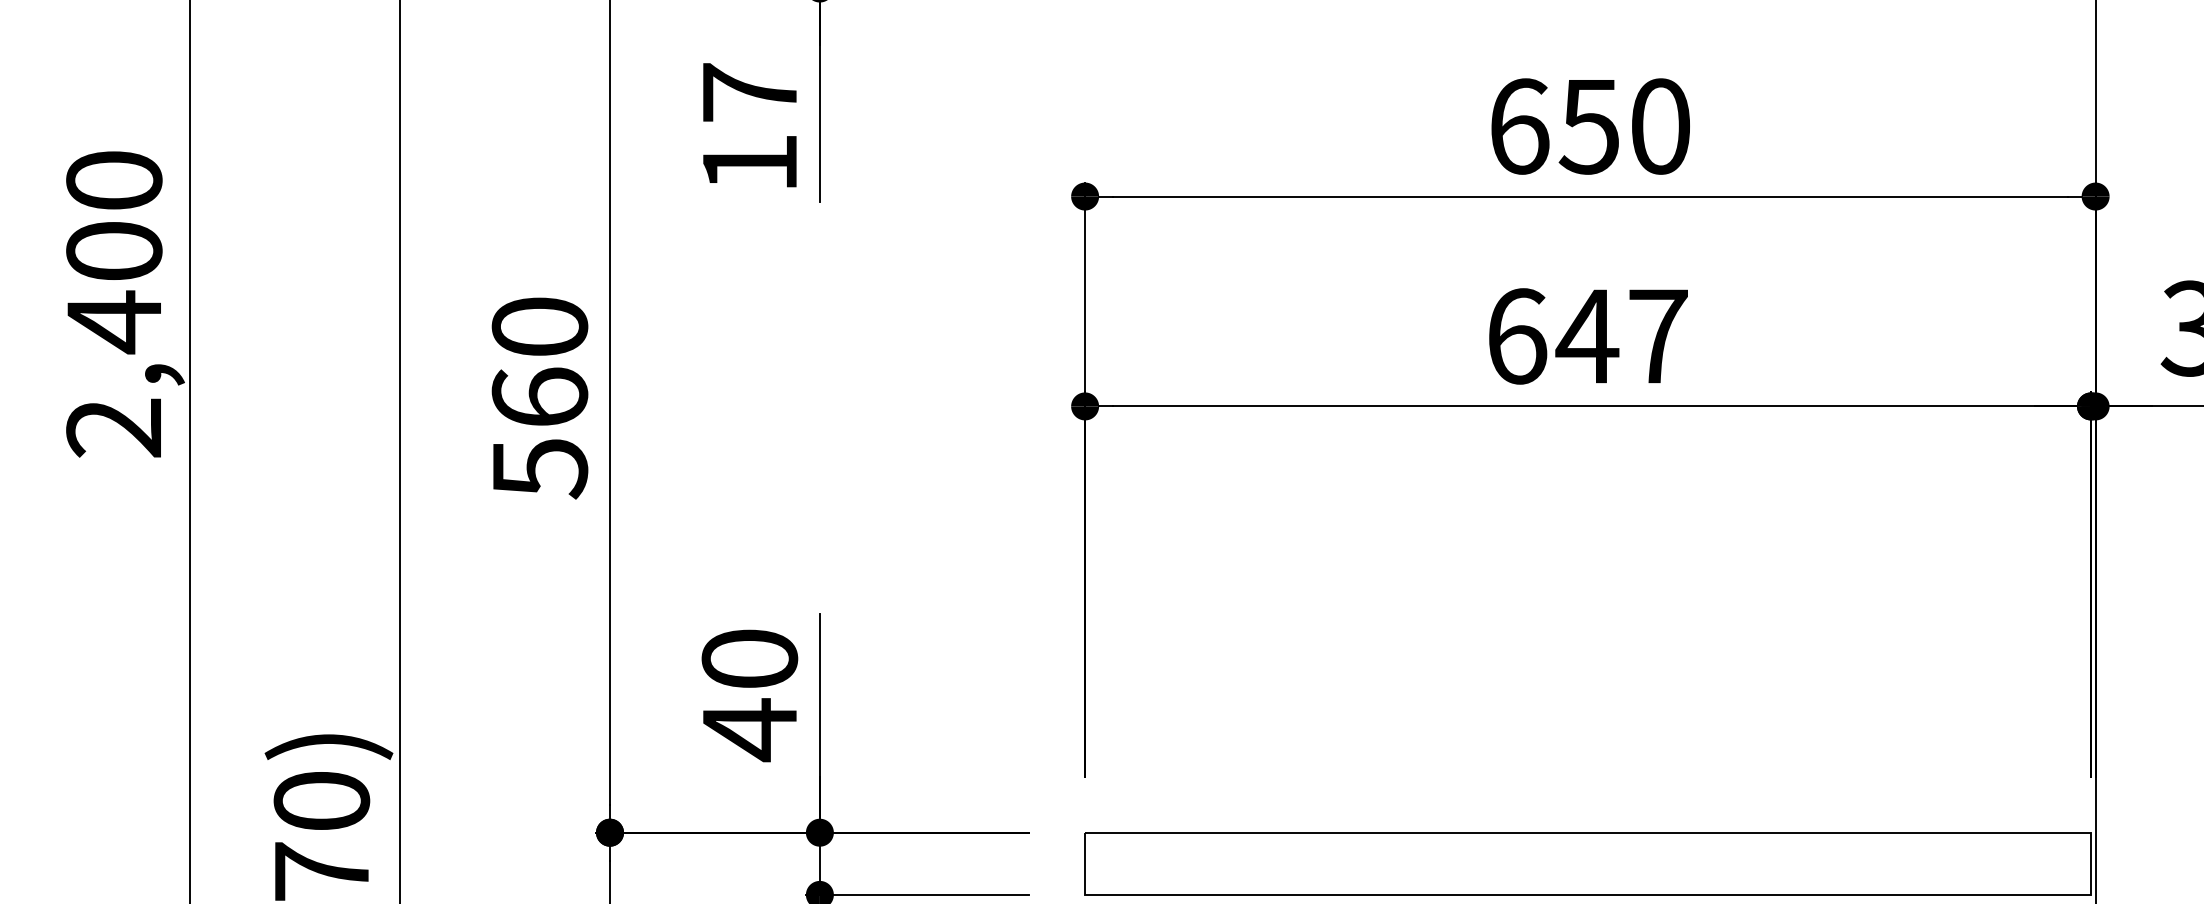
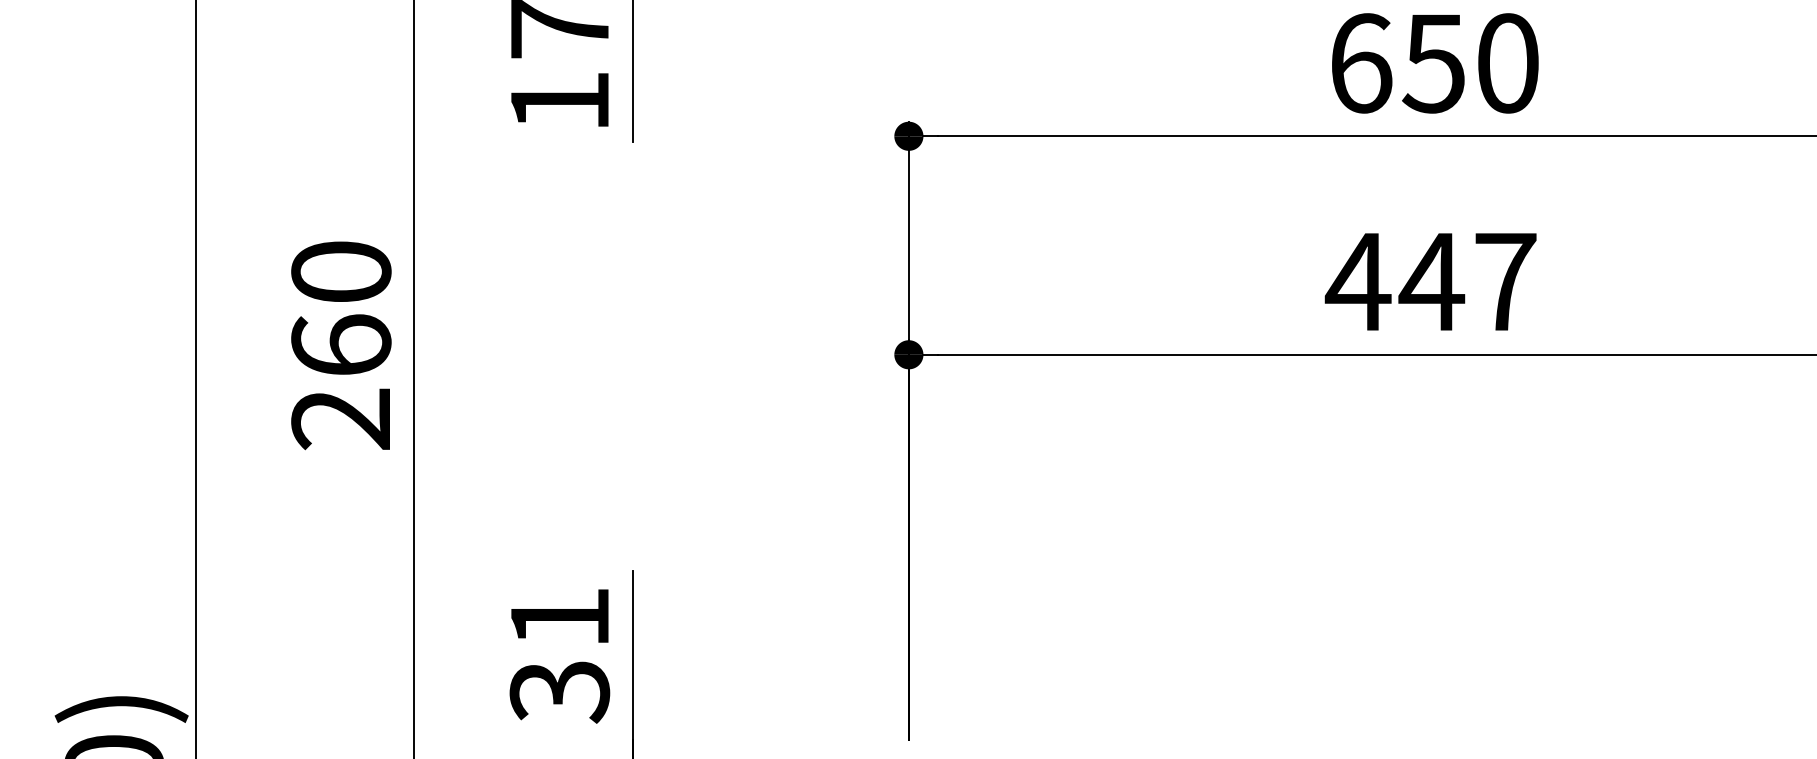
text: (1516, 336) -> (1358, 281), 647 -> 447
text: (539, 469) -> (340, 420), 560 -> 260
text: (749, 695) -> (559, 655), 40 -> 31

